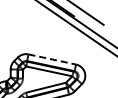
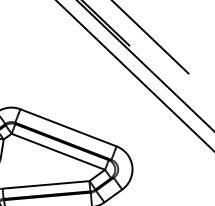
line: (52, 59) -> (68, 127), dashed -> solid

